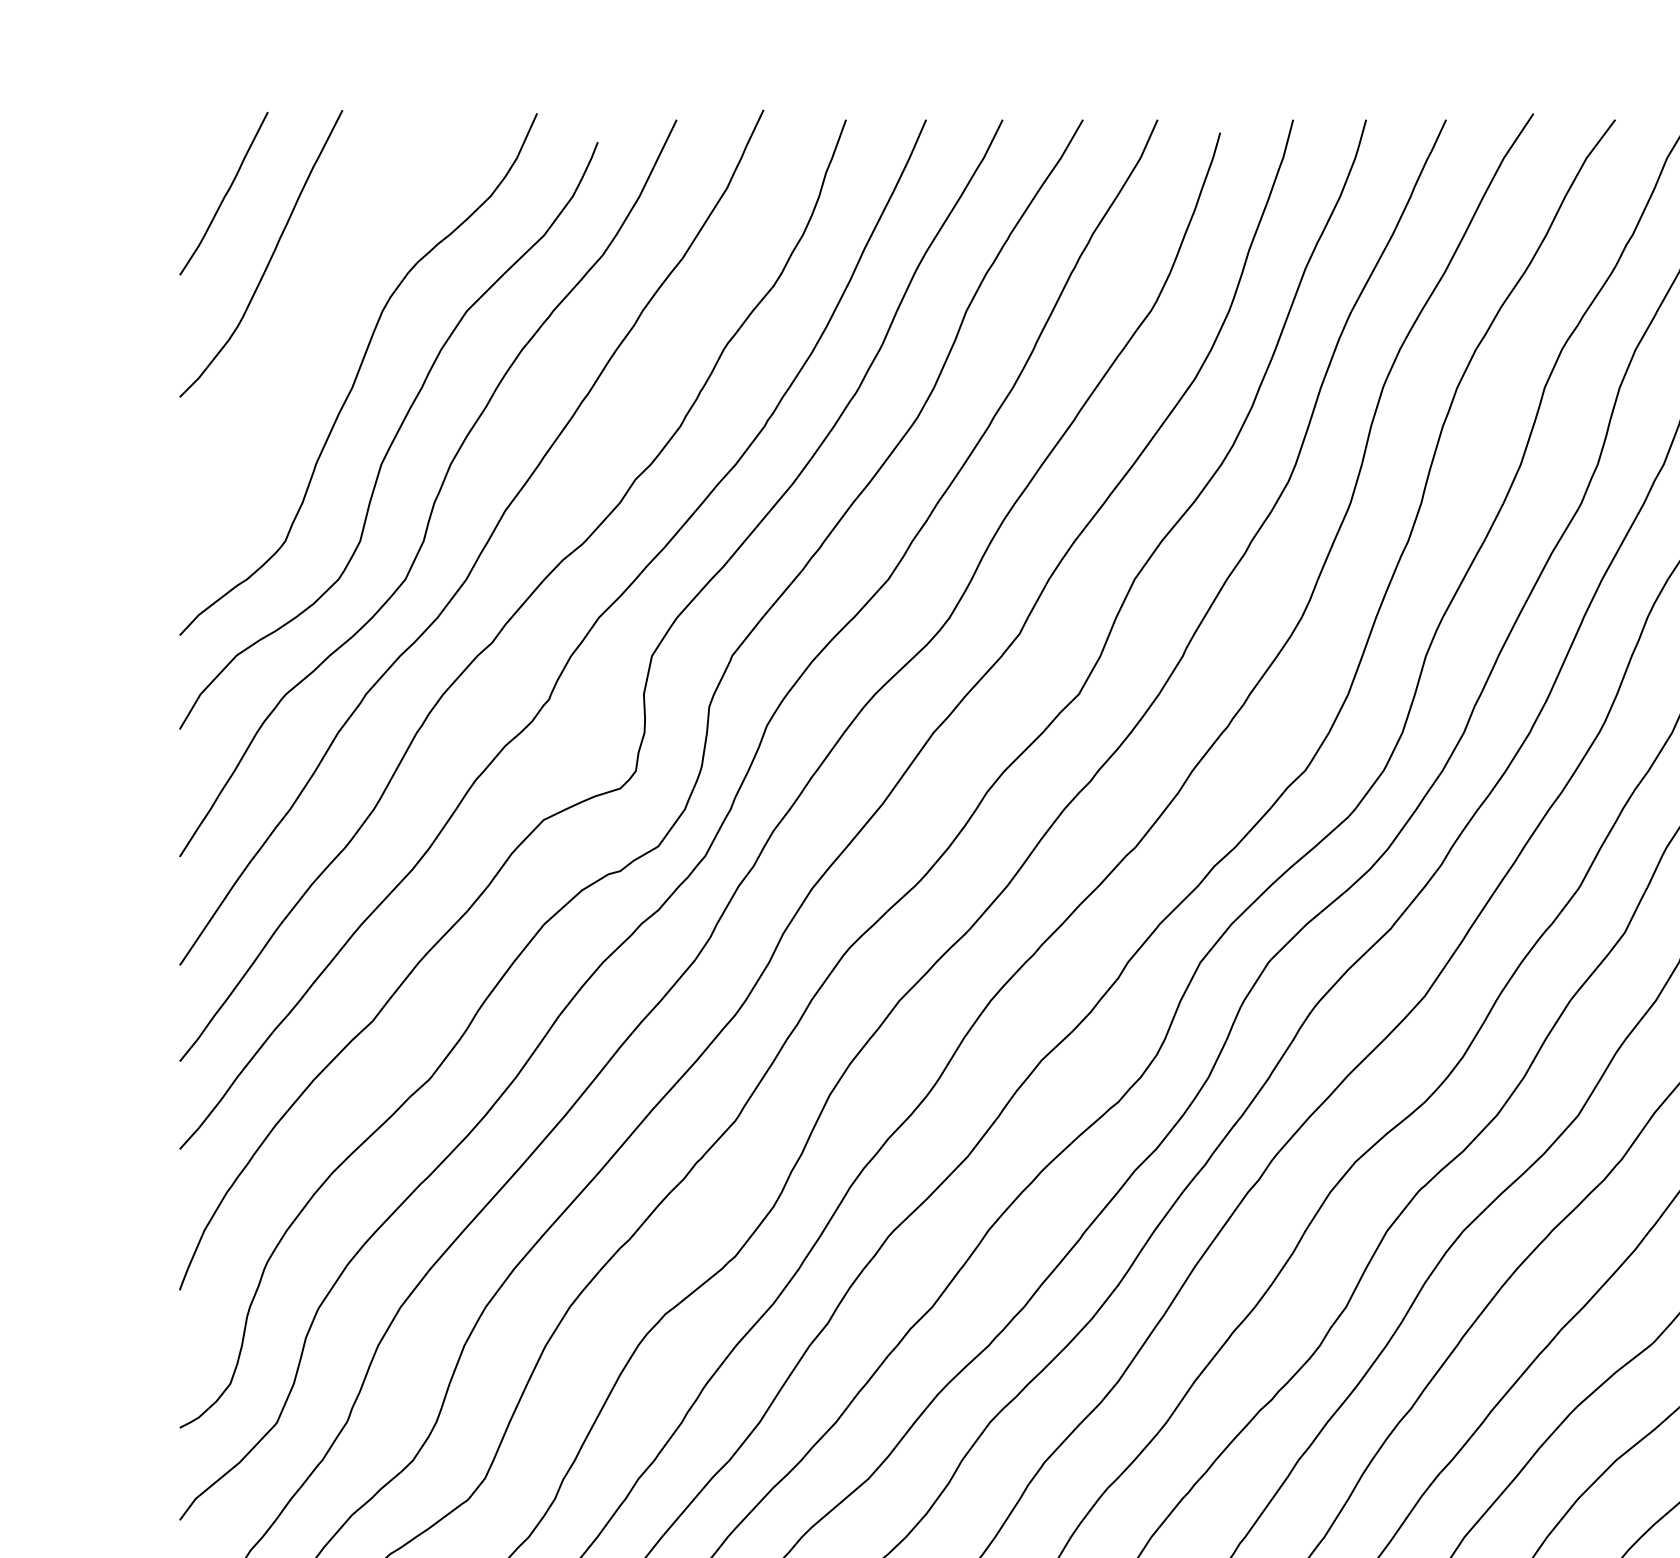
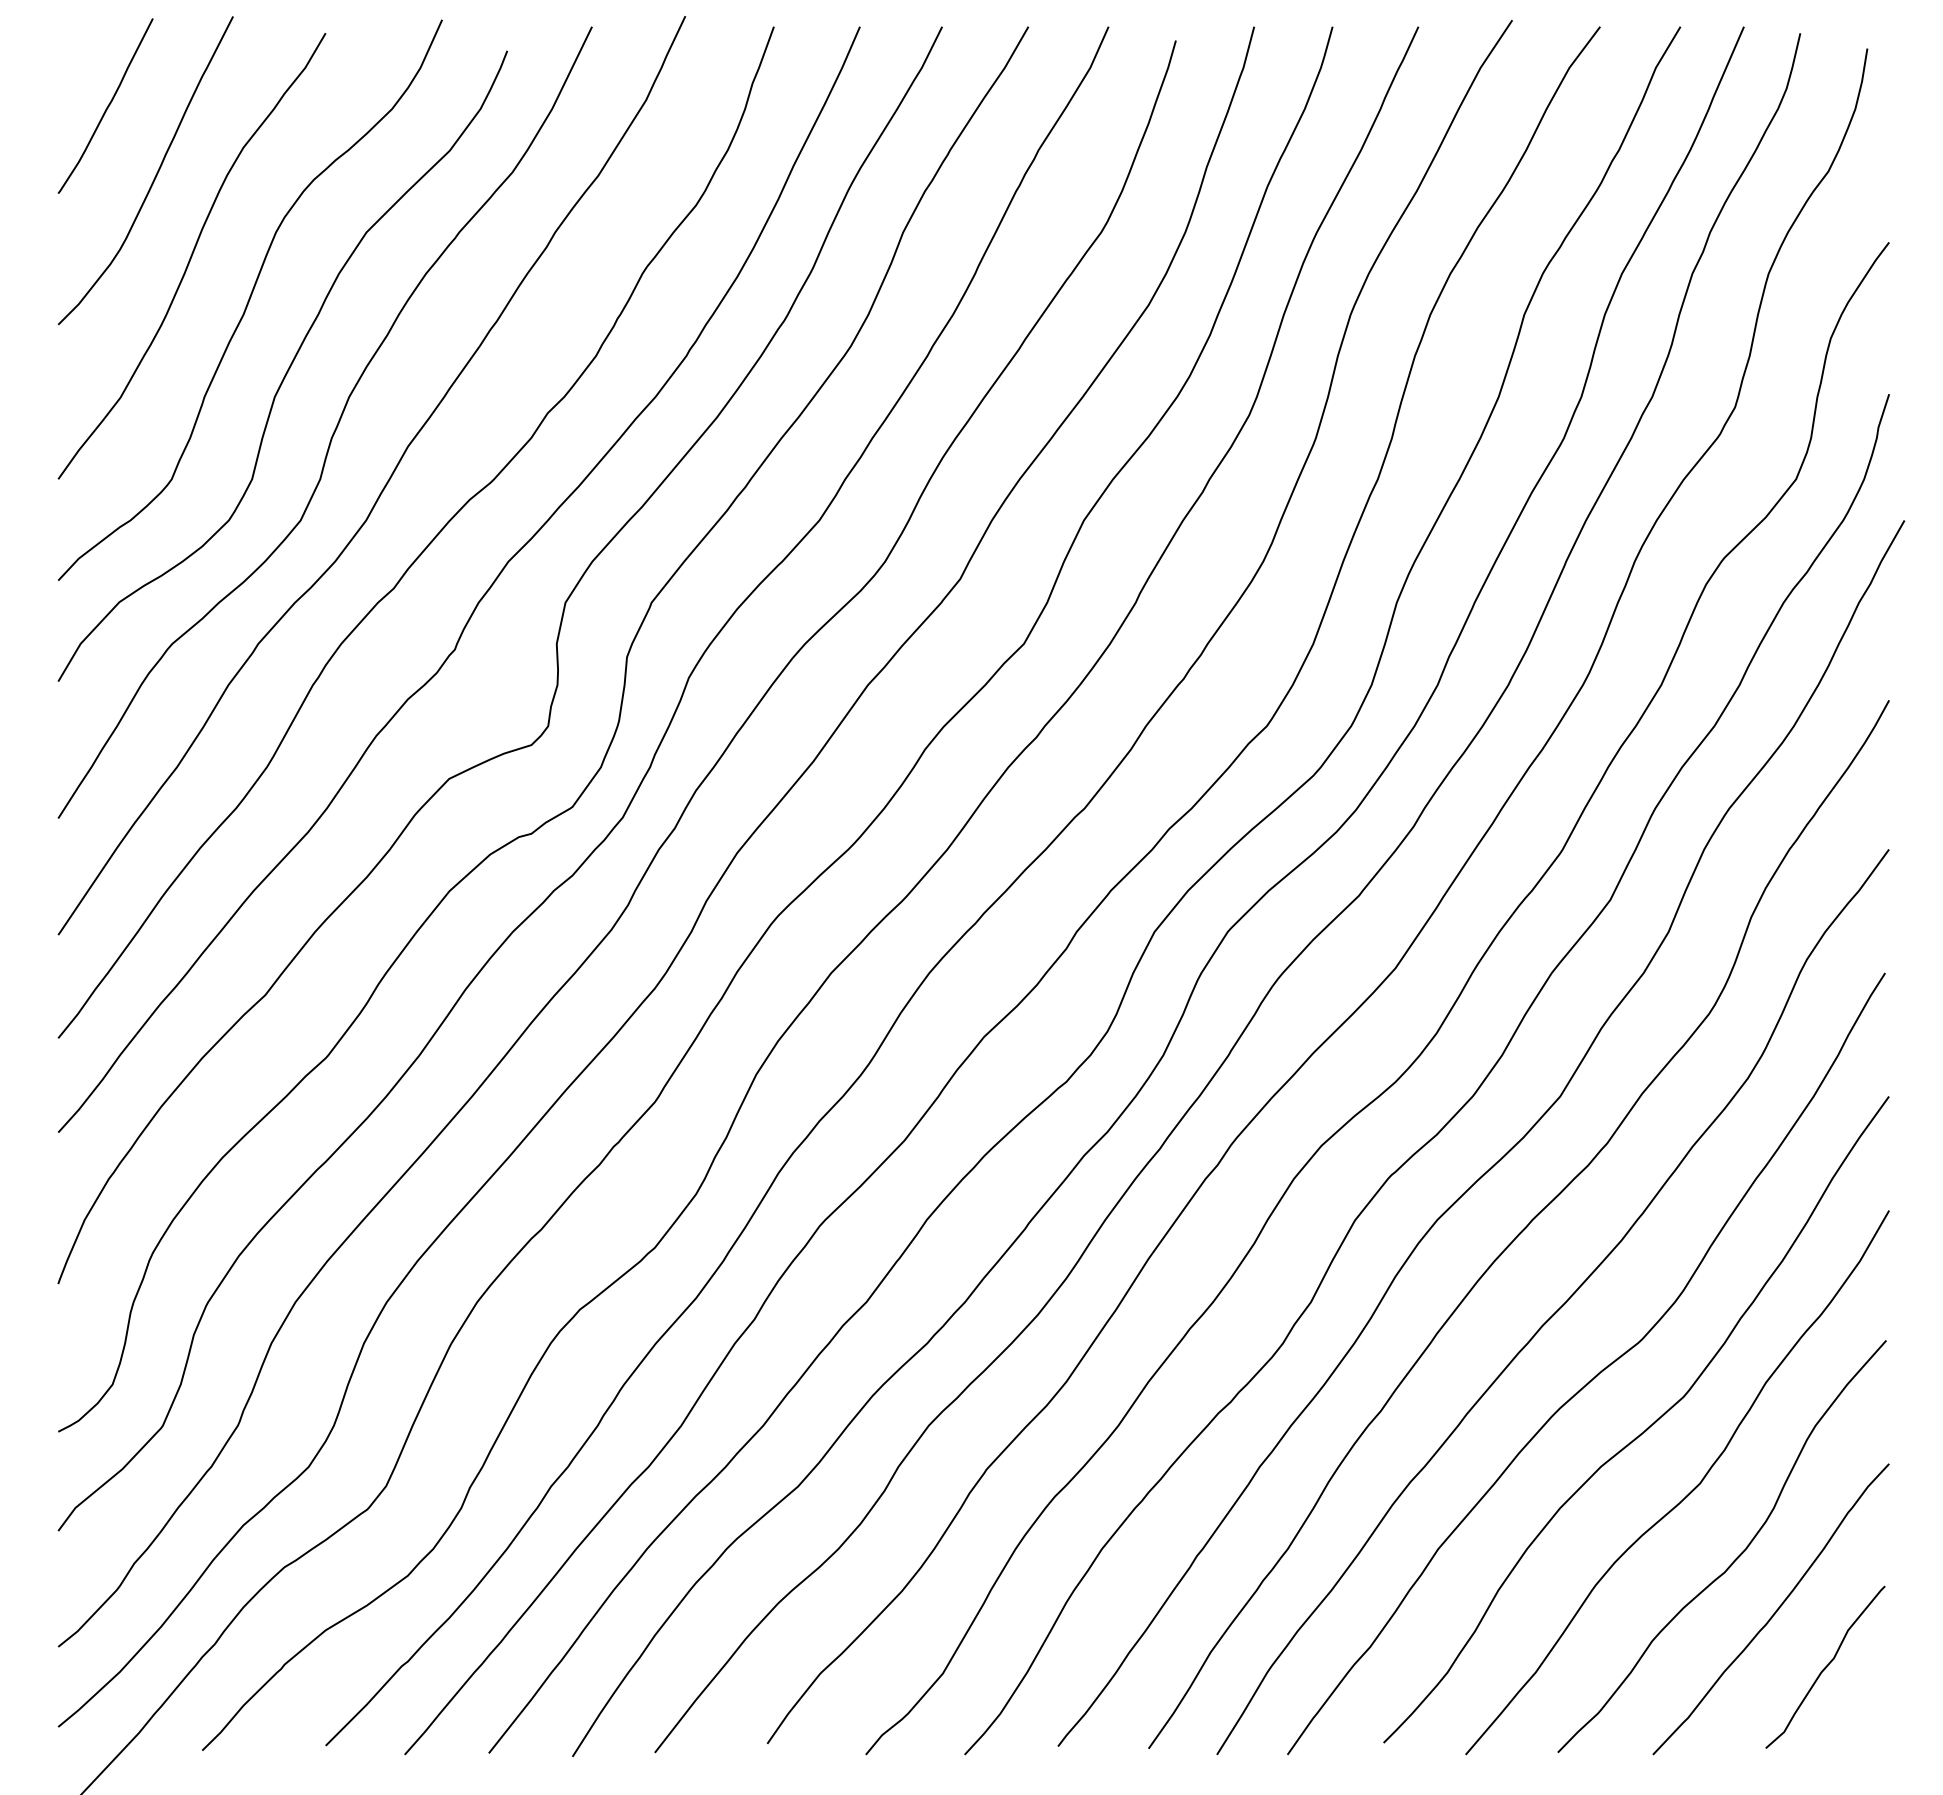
curve: (303, 333) -> (191, 256), added

